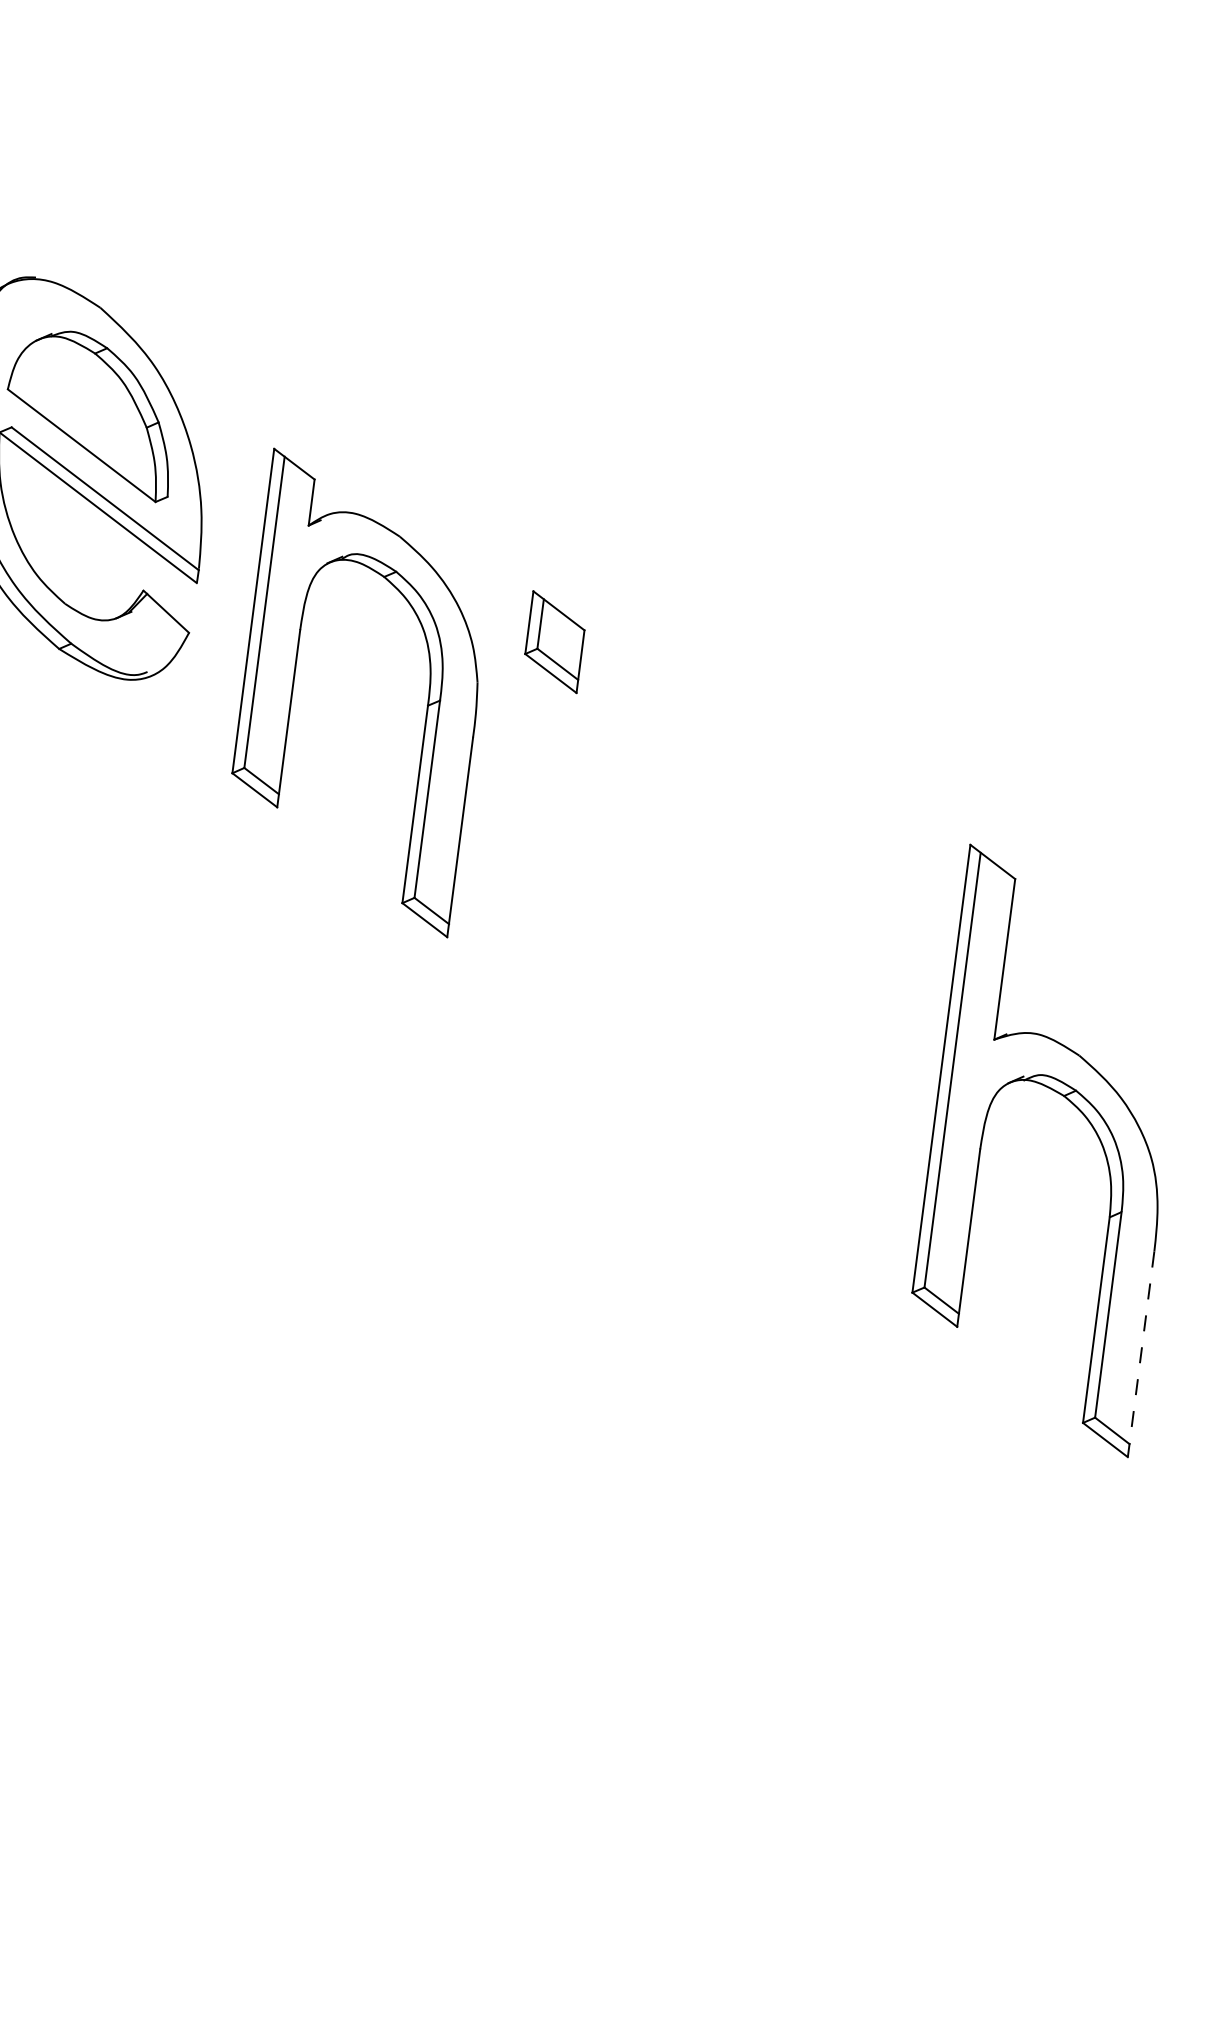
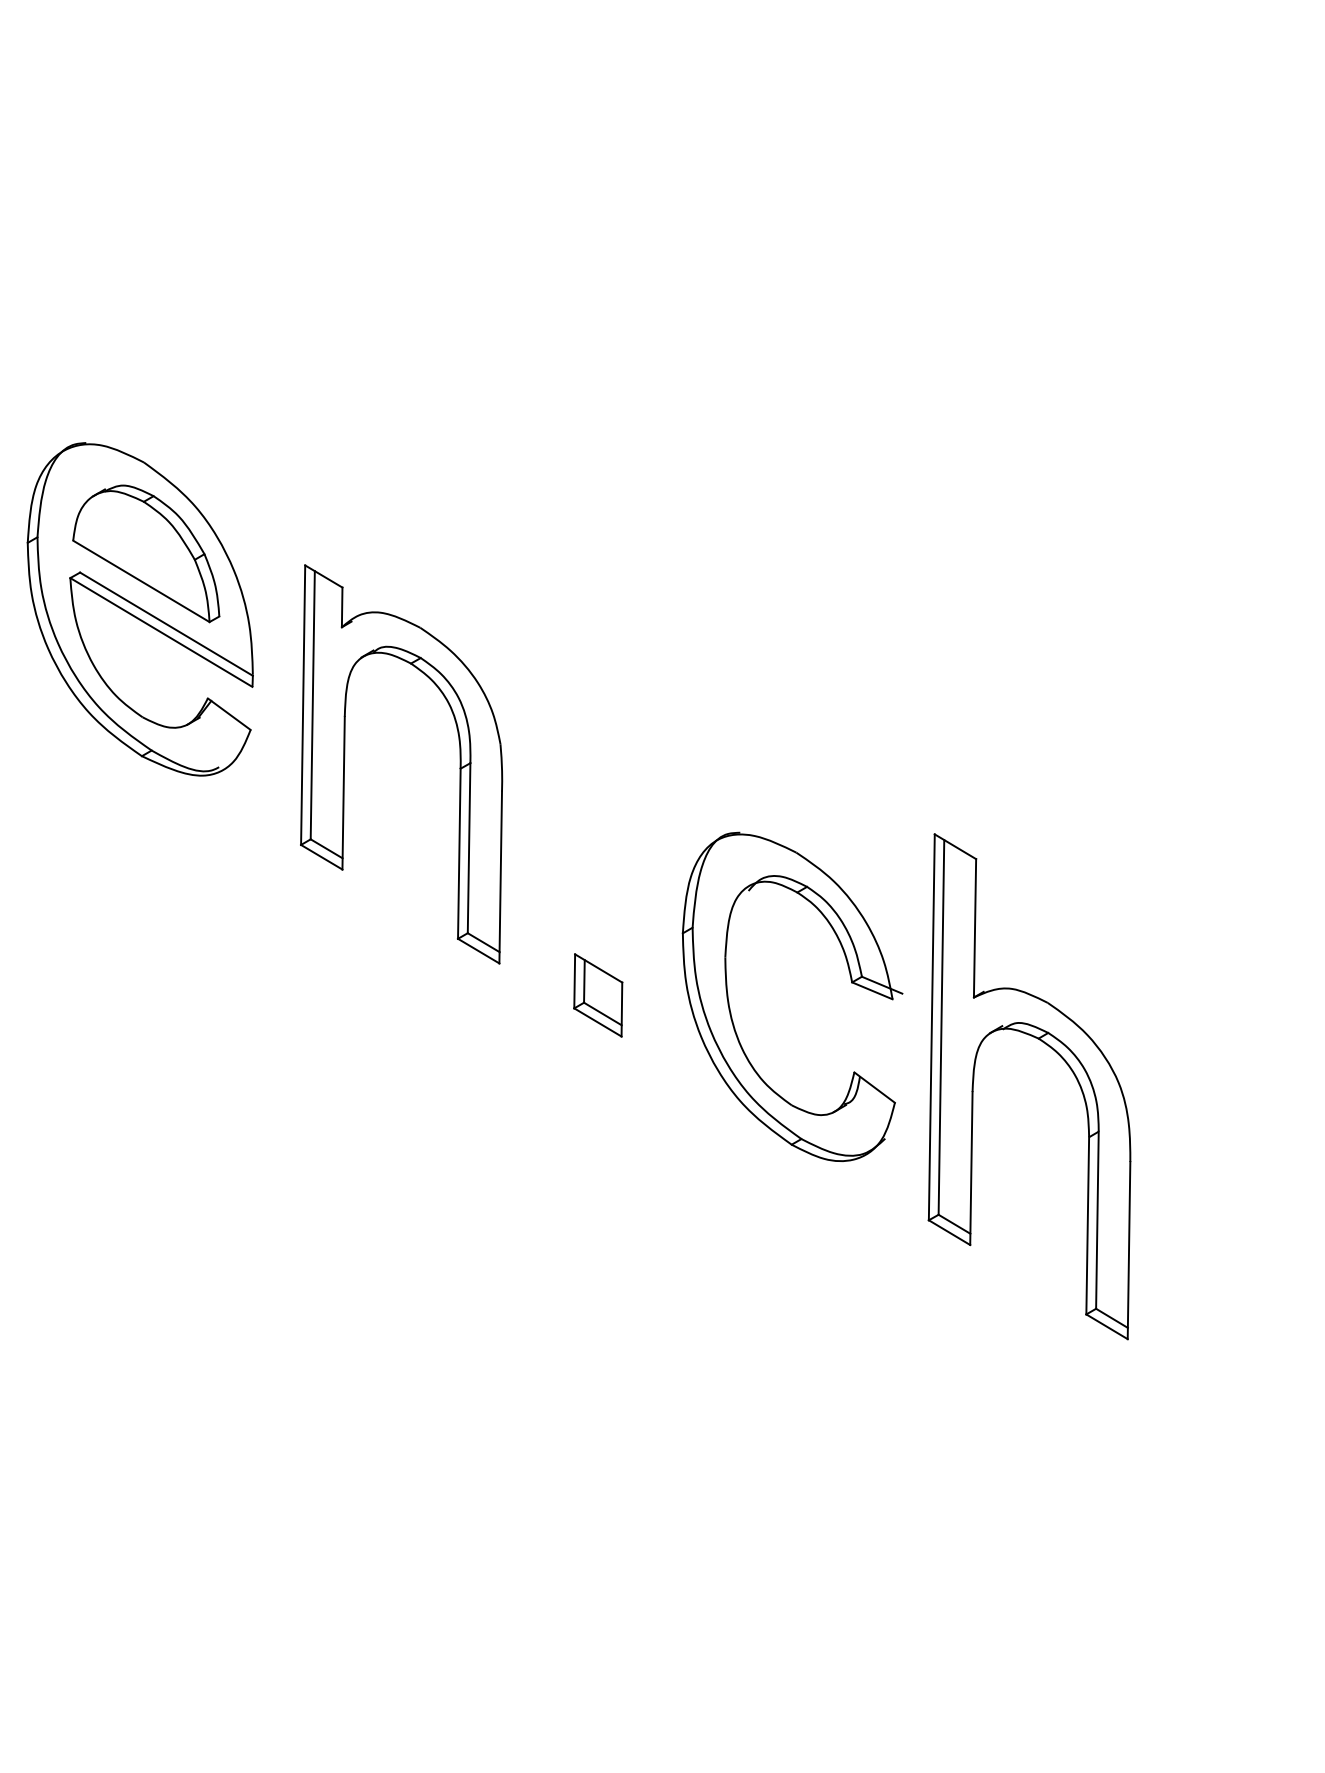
part: (555, 642) -> (598, 995), moved
part: (853, 1003) -> (850, 980), added
line: (1141, 1354) -> (1129, 1250), dashed -> solid

